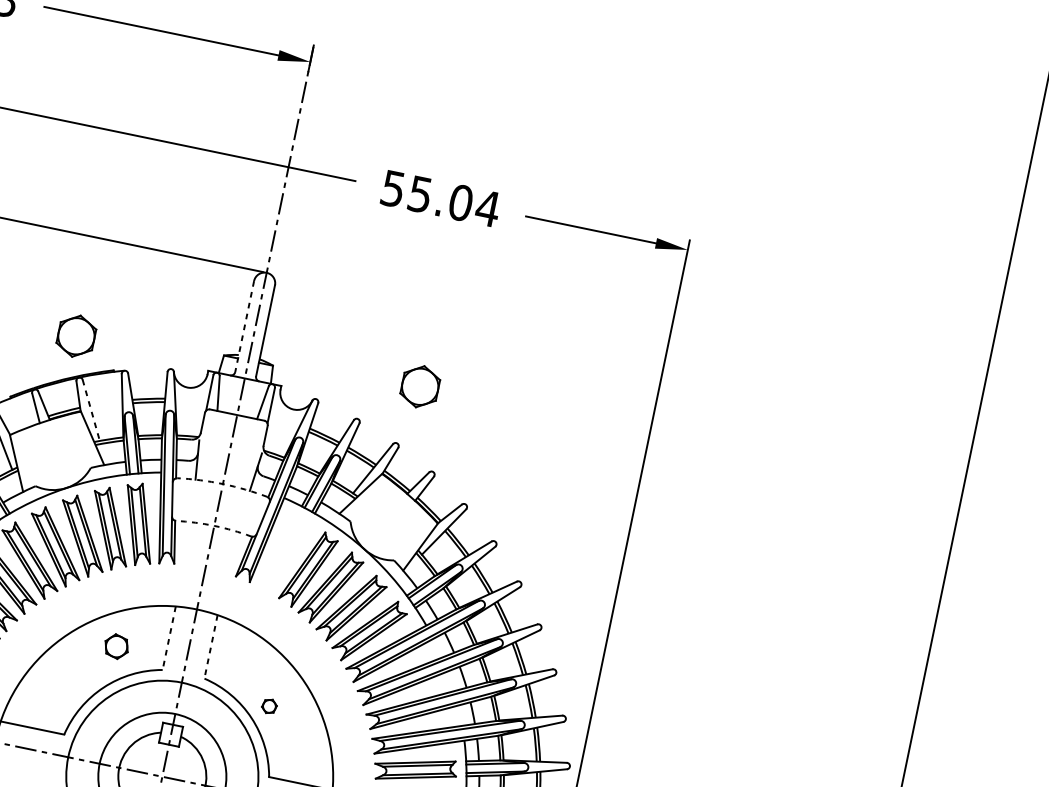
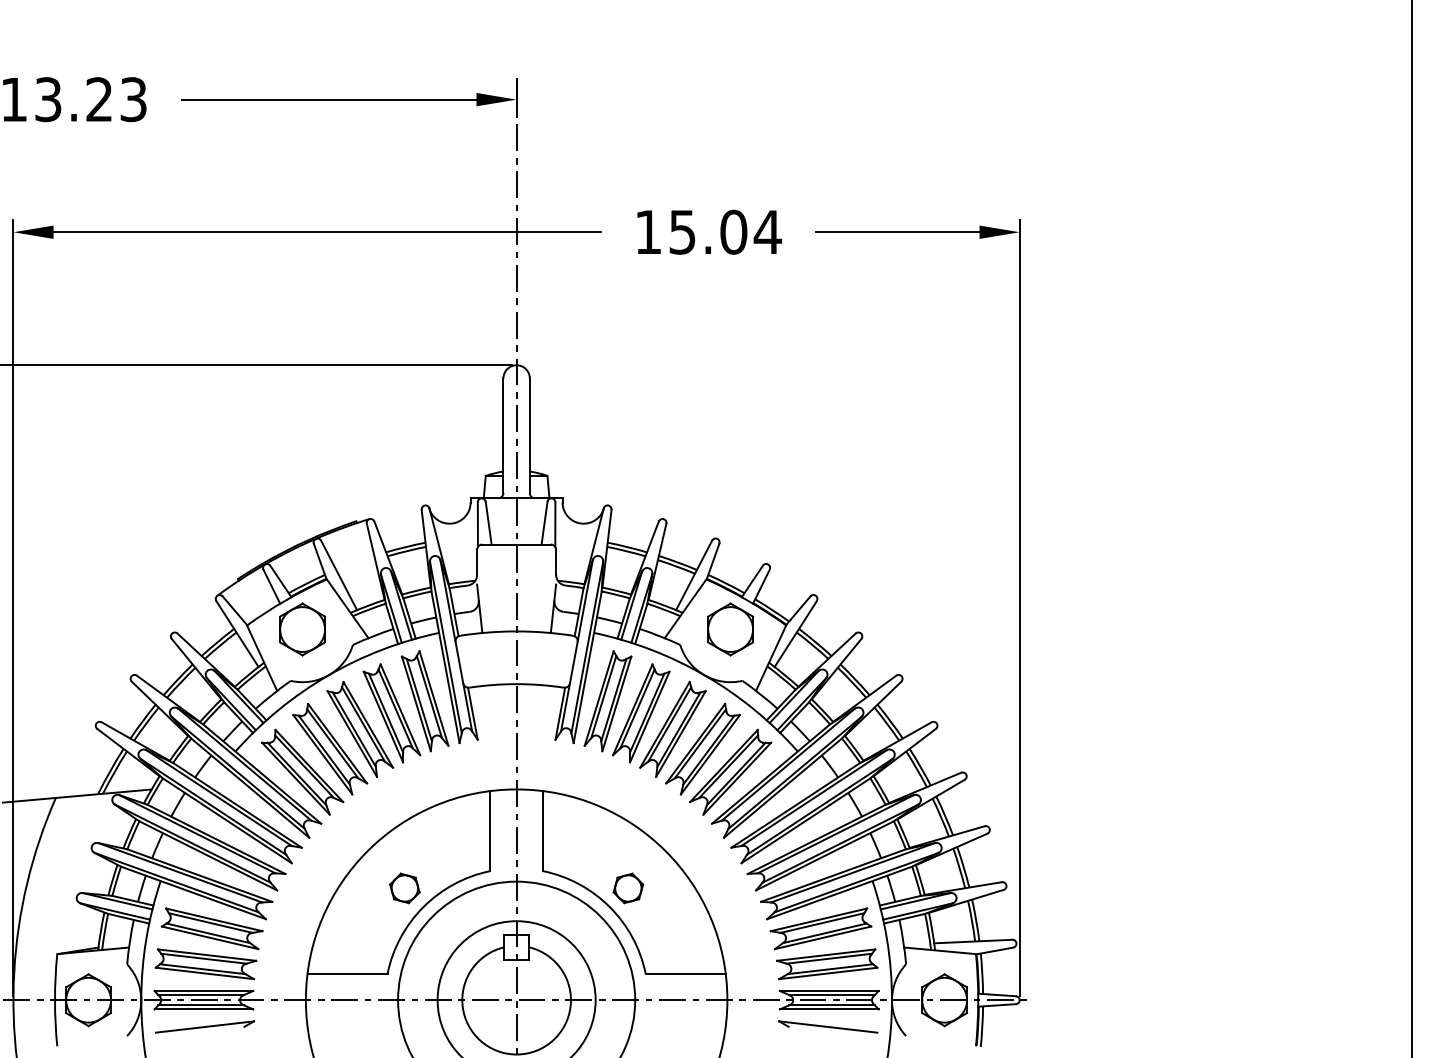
text: (392, 188) -> (647, 232), 55.04 -> 15.04
line: (244, 327) -> (503, 436), dashed -> solid
part: (76, 336) -> (302, 629), moved
part: (420, 386) -> (730, 629), moved
line: (91, 410) -> (339, 575), dashed -> solid
arc: (222, 484) -> (516, 631), dashed -> solid
arc: (214, 526) -> (516, 684), dashed -> solid
part: (283, 554) -> (607, 701), added
line: (169, 638) -> (490, 831), dashed -> solid
part: (116, 646) -> (404, 888), moved
line: (210, 647) -> (542, 831), dashed -> solid
part: (269, 706) -> (628, 888), size x1.67

